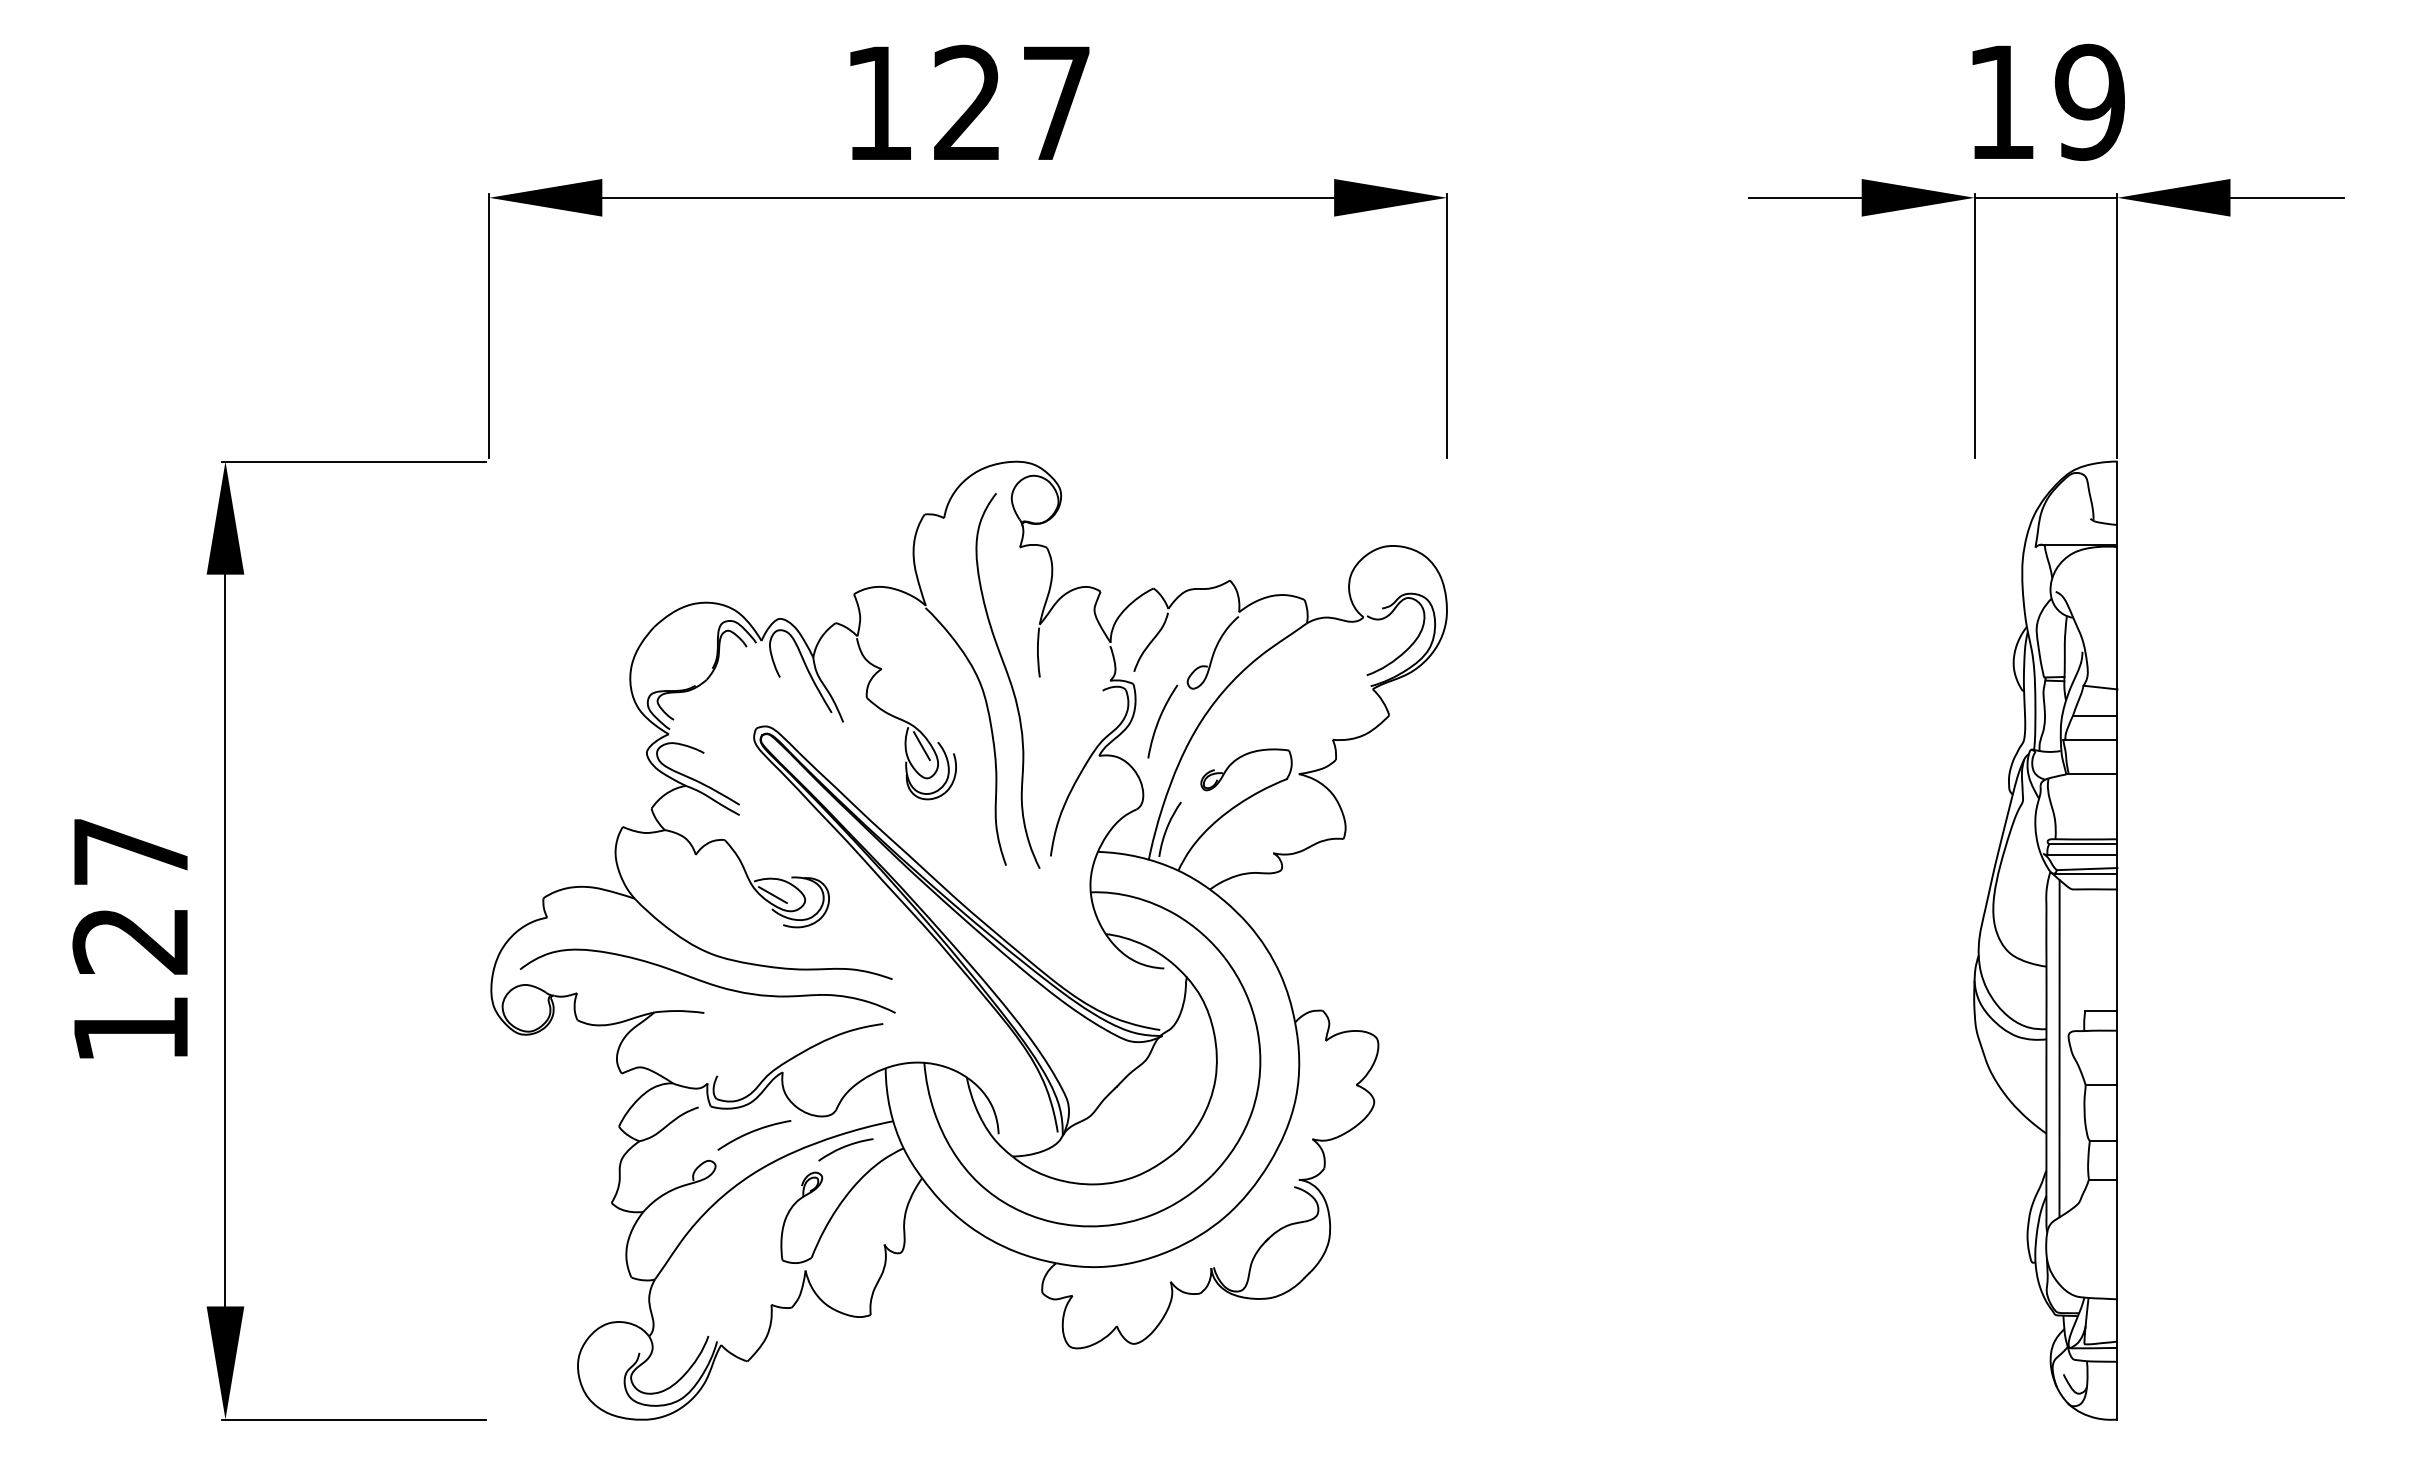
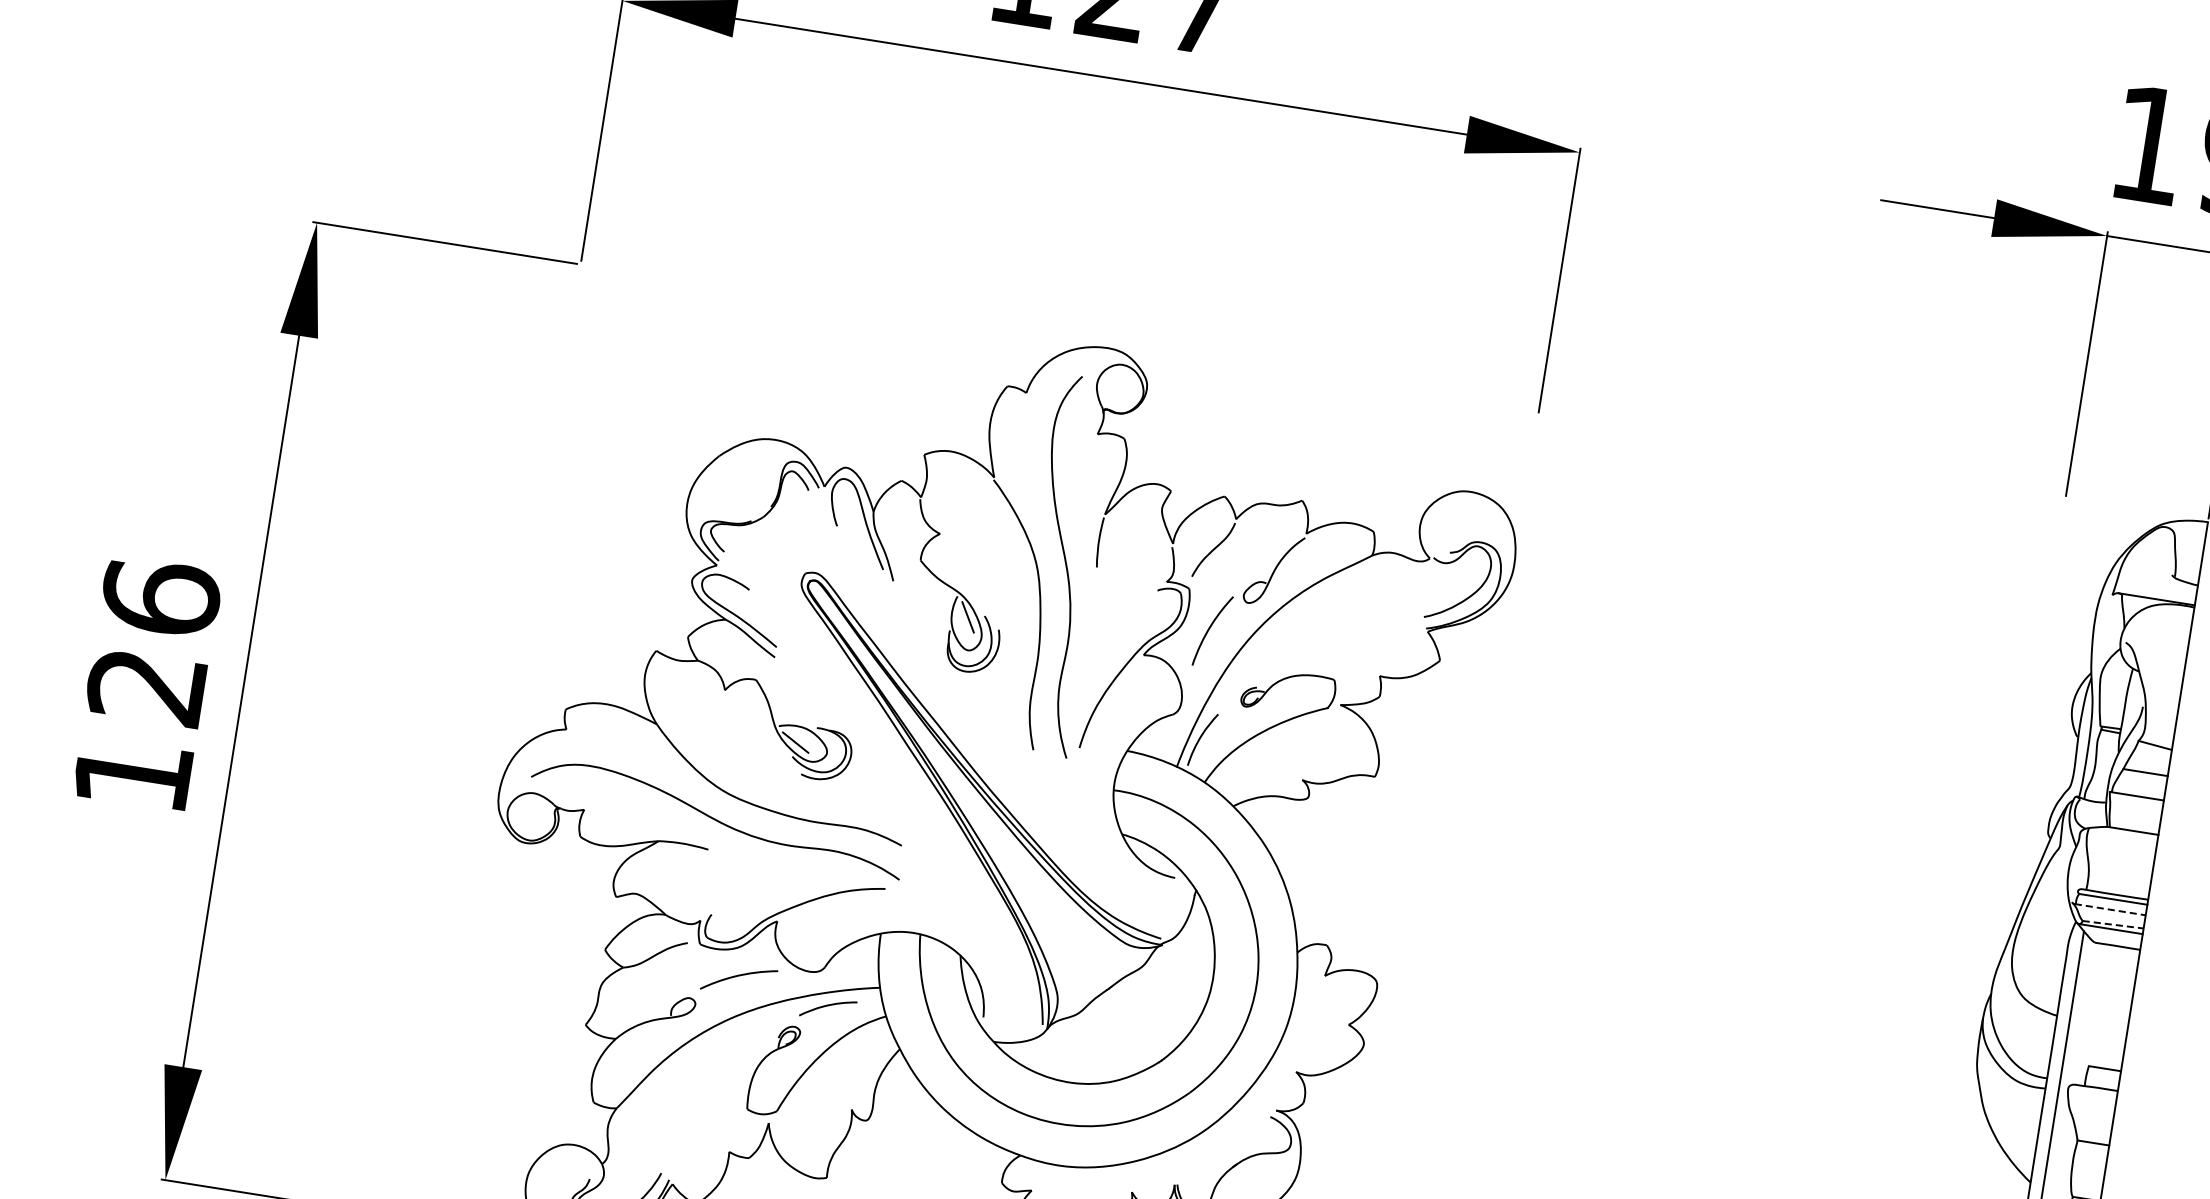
text: (130, 851) -> (160, 597), 127 -> 126
line: (2082, 854) -> (2110, 909), solid -> dashed
line: (2087, 869) -> (2113, 925), solid -> dashed

